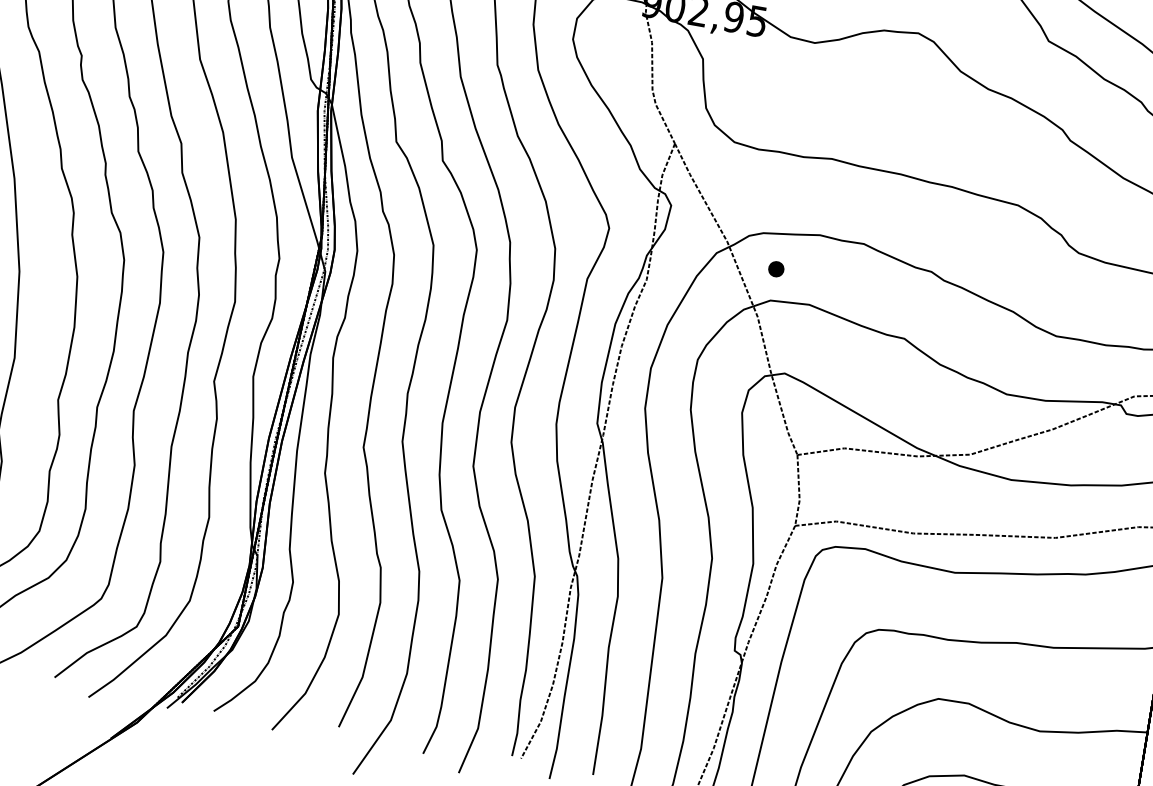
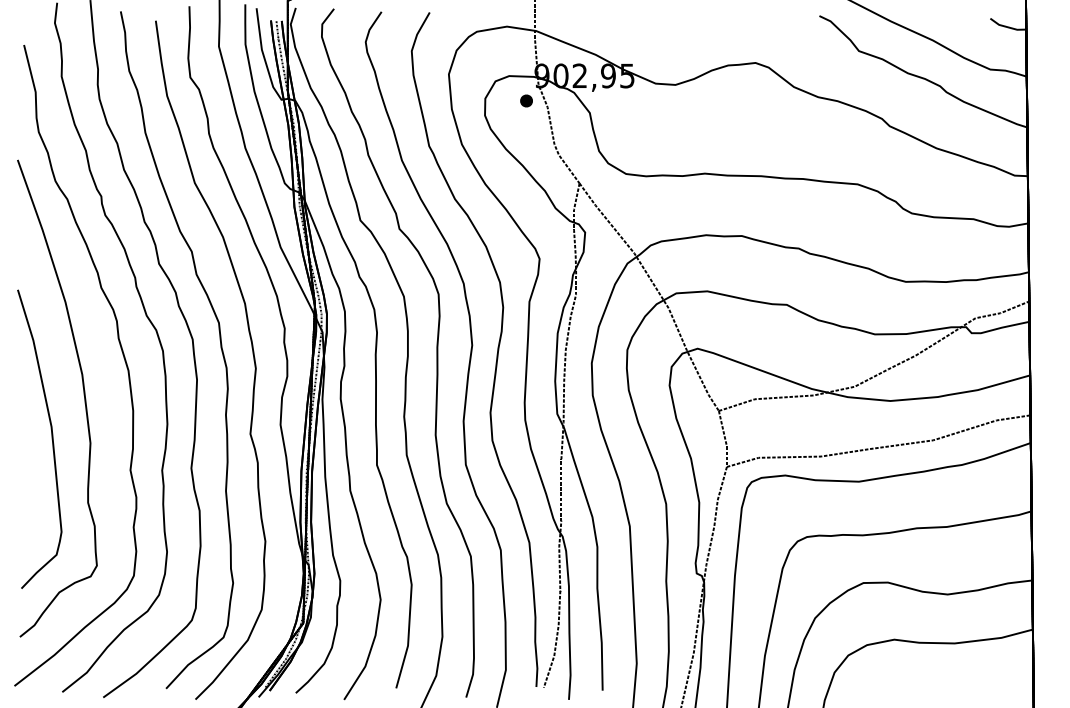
part: (776, 268) -> (526, 100), moved

